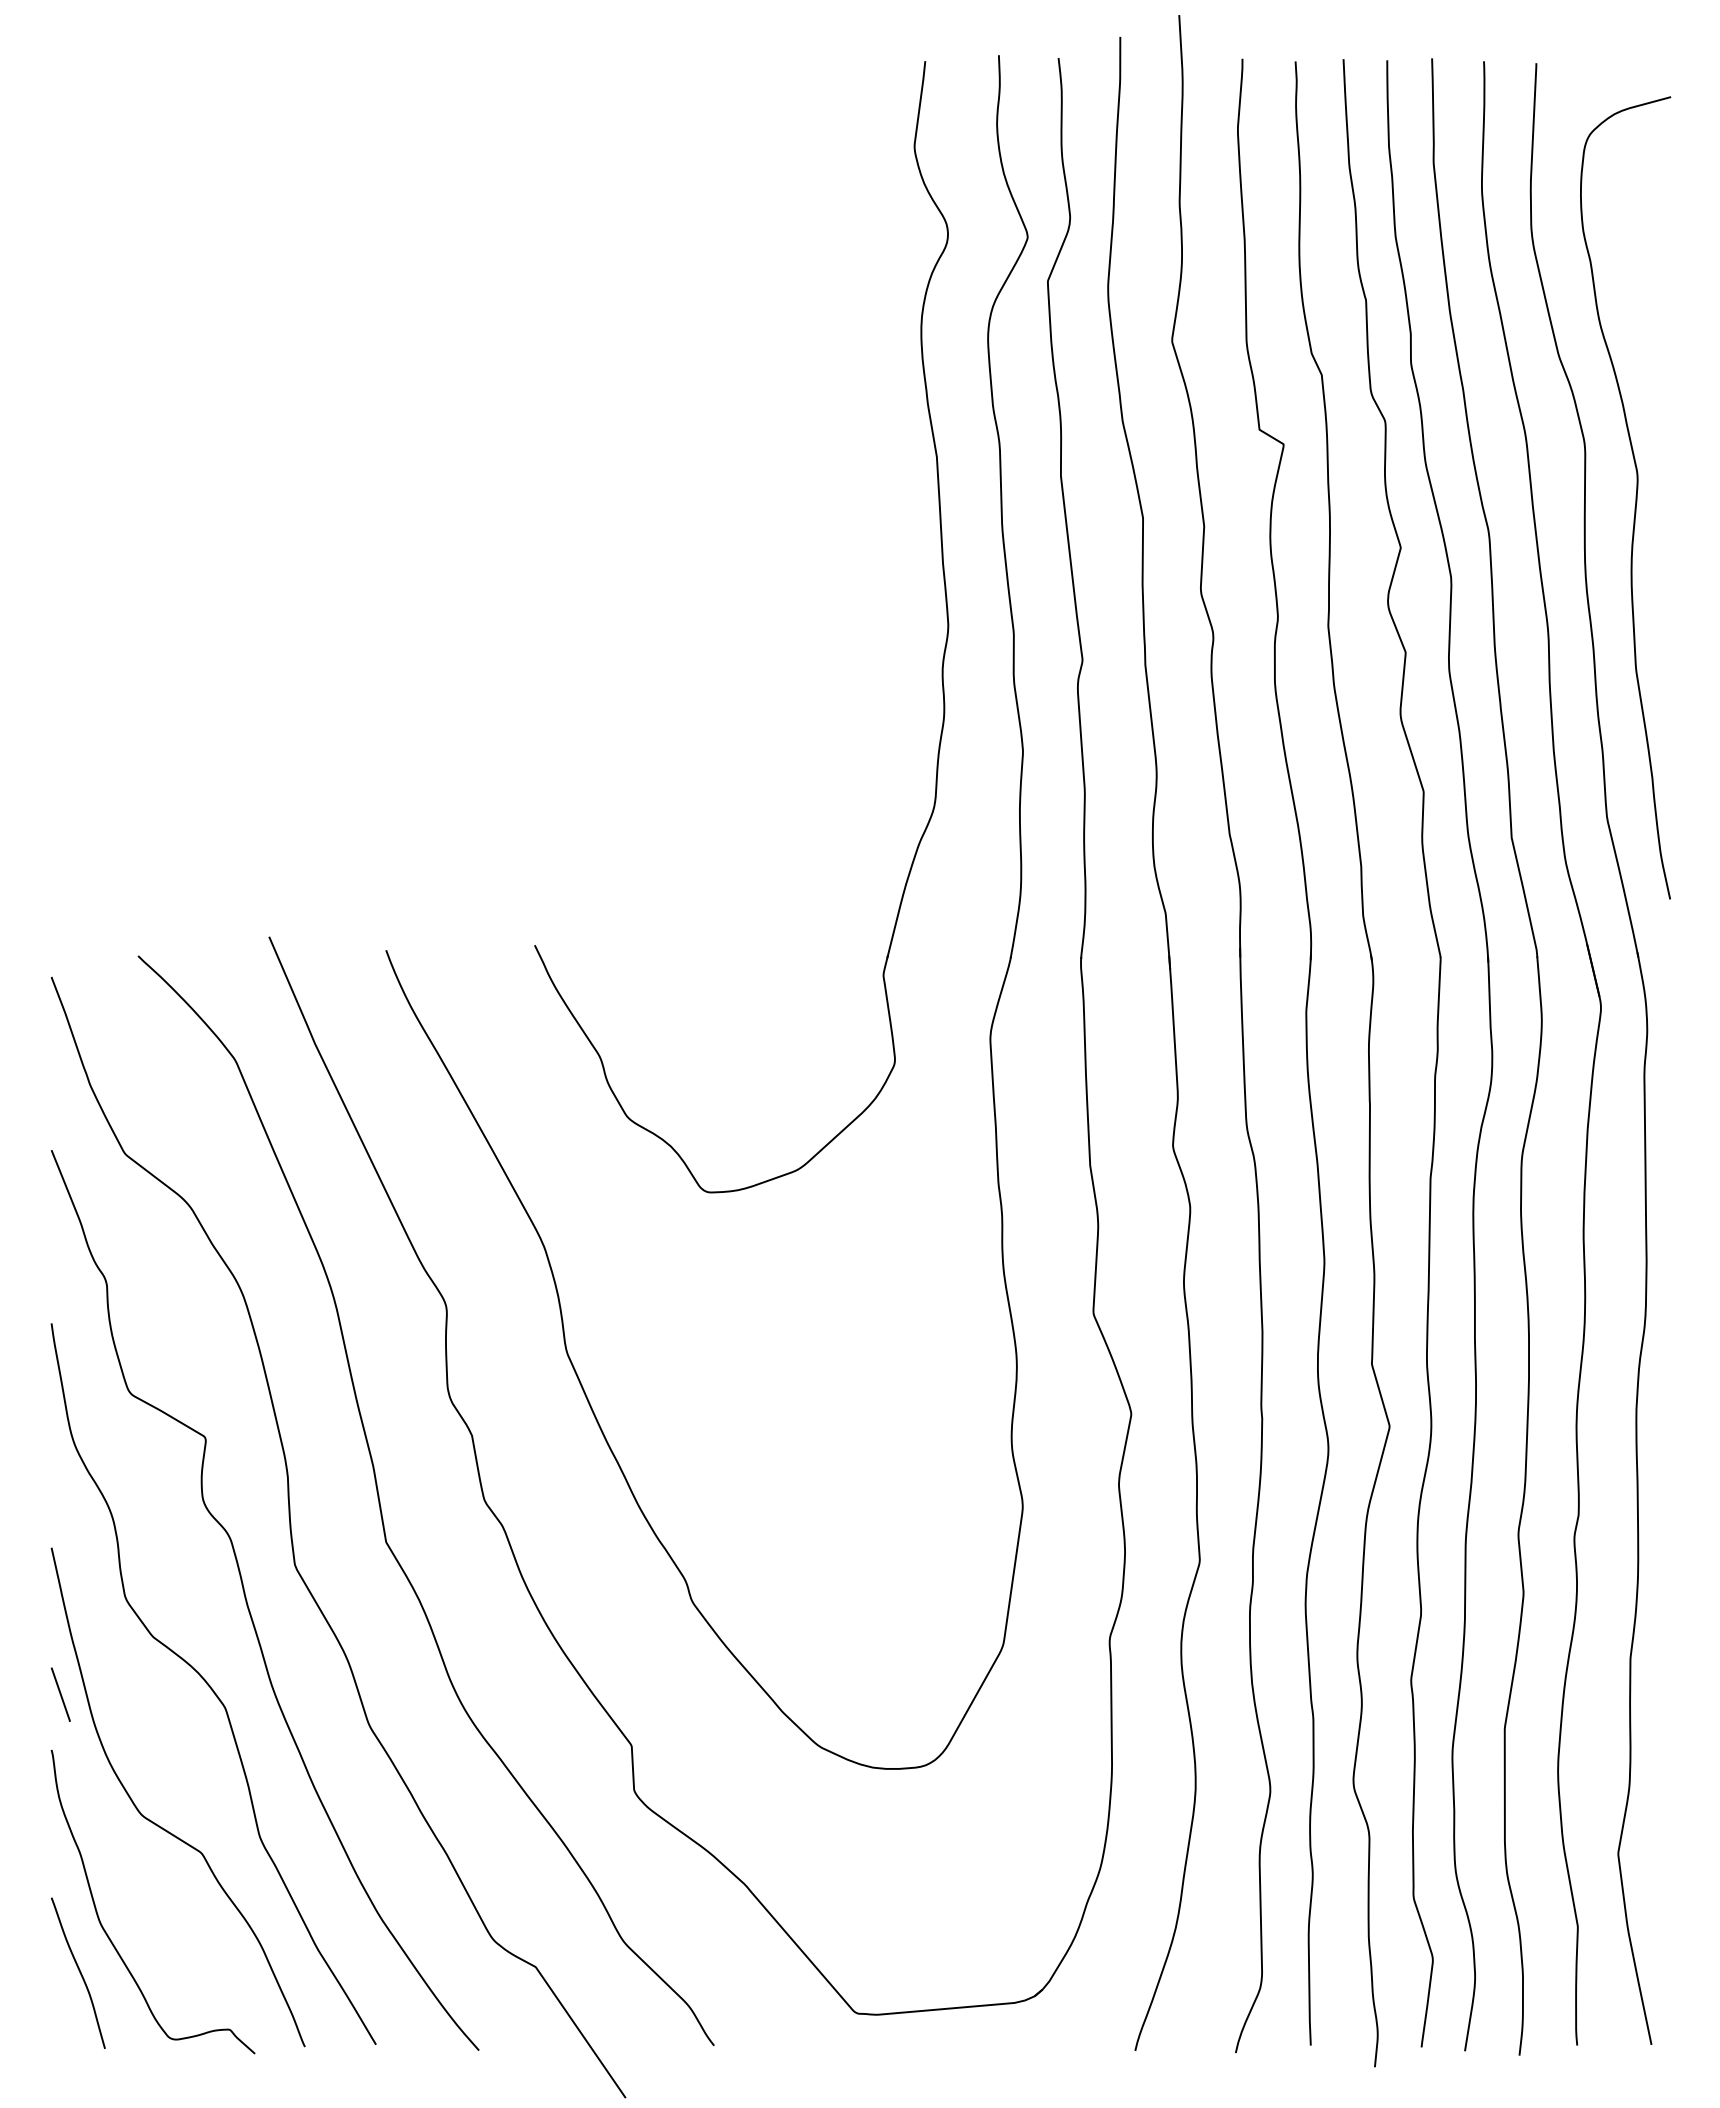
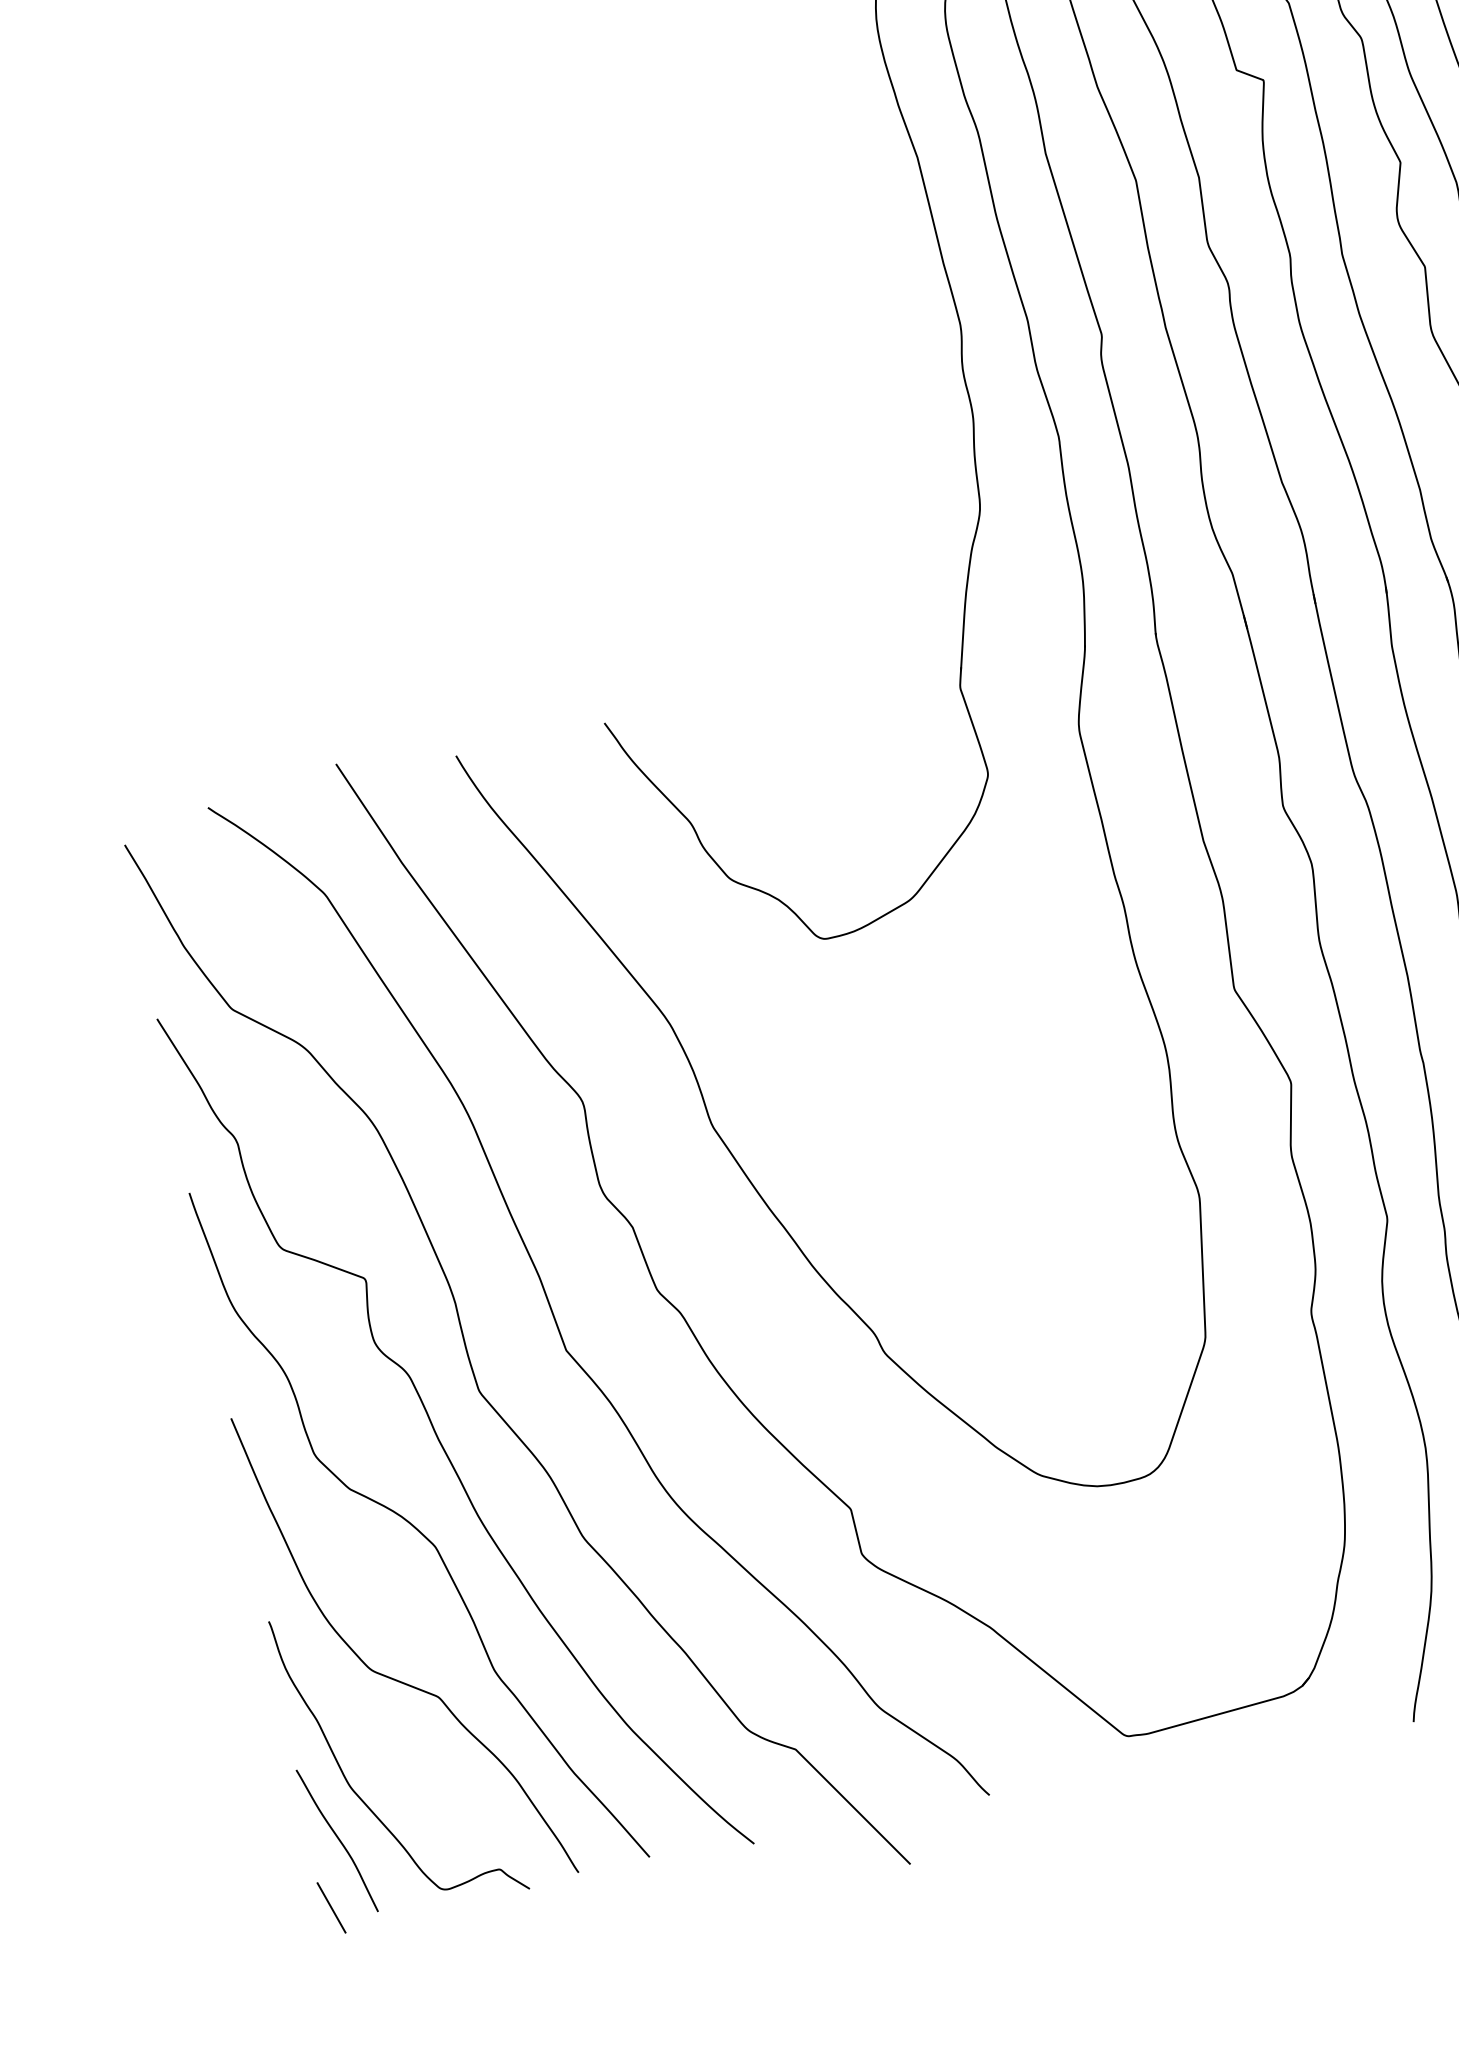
line: (60, 1694) -> (331, 1907), moved

